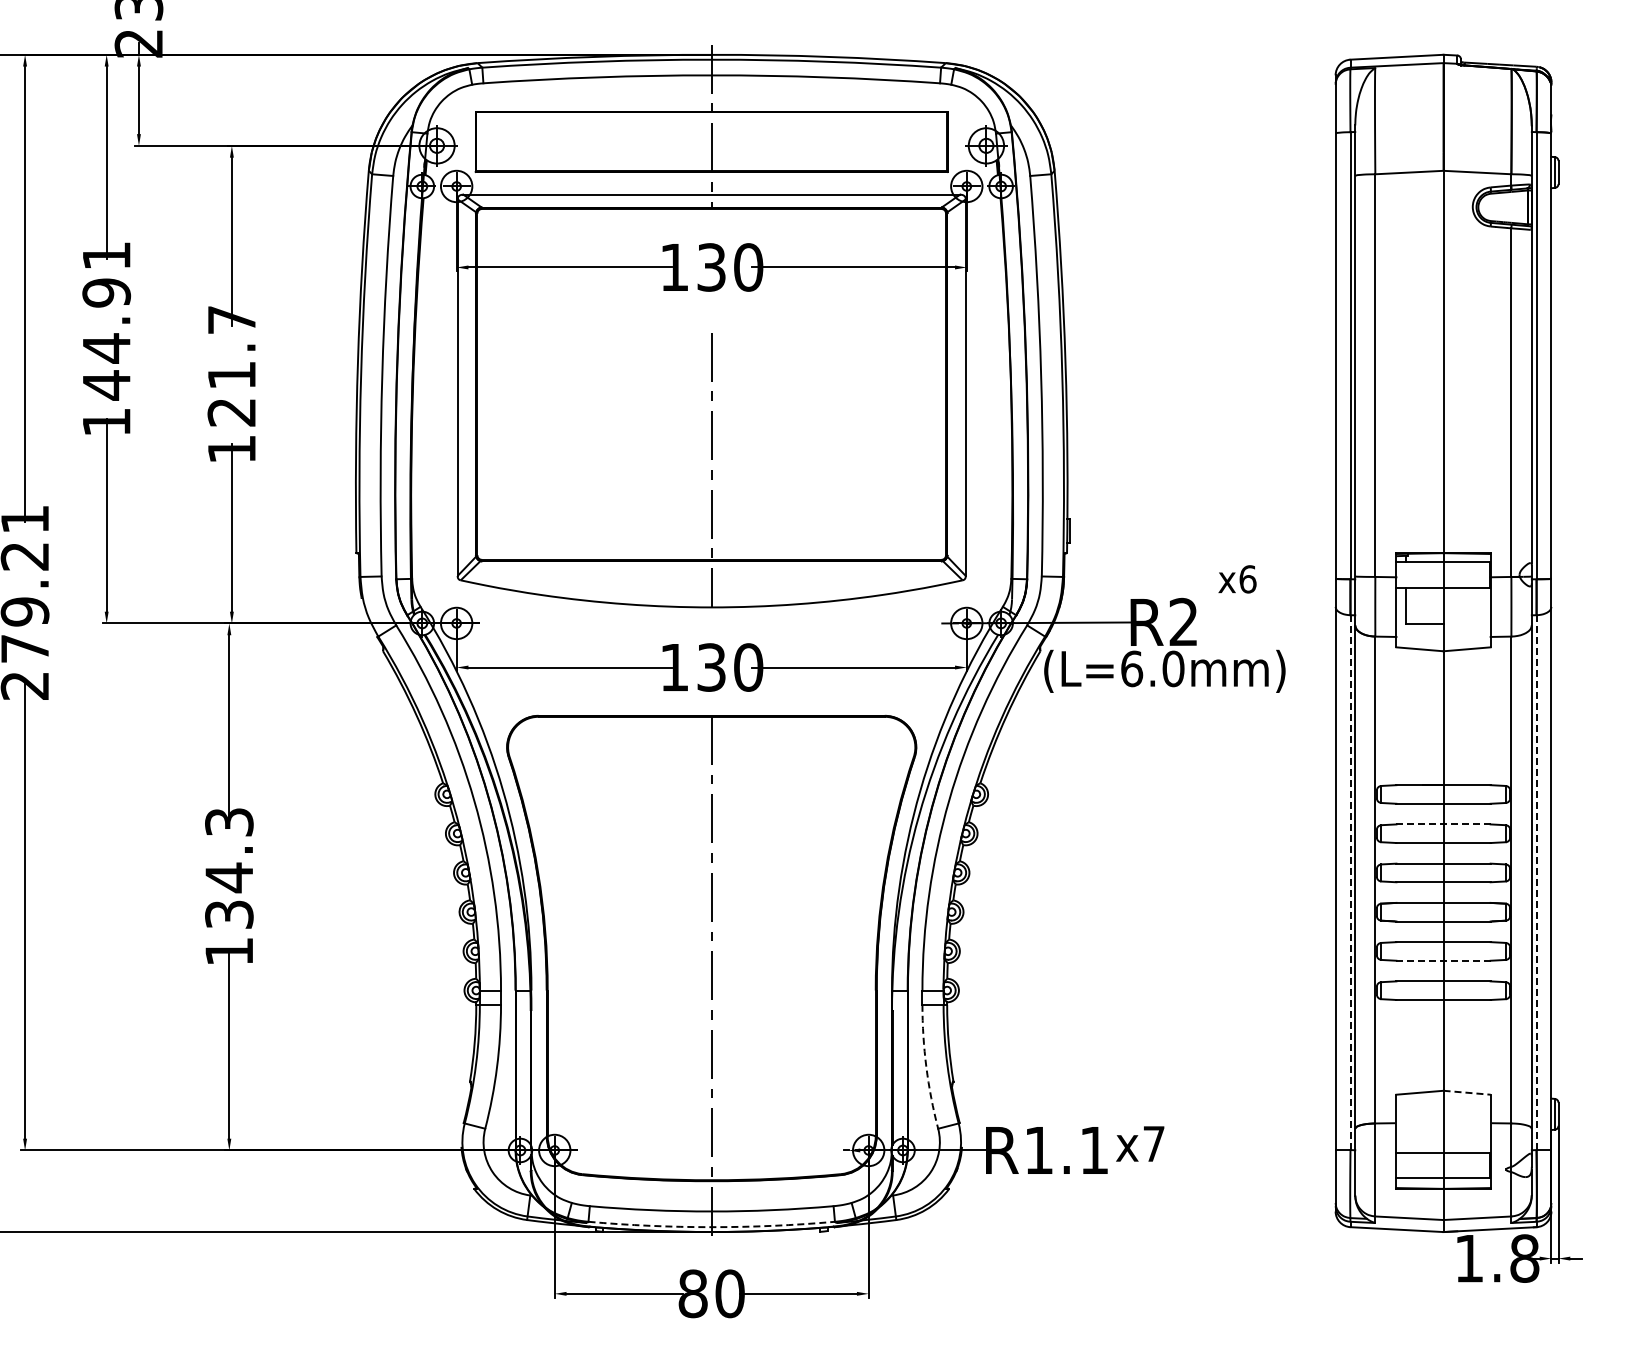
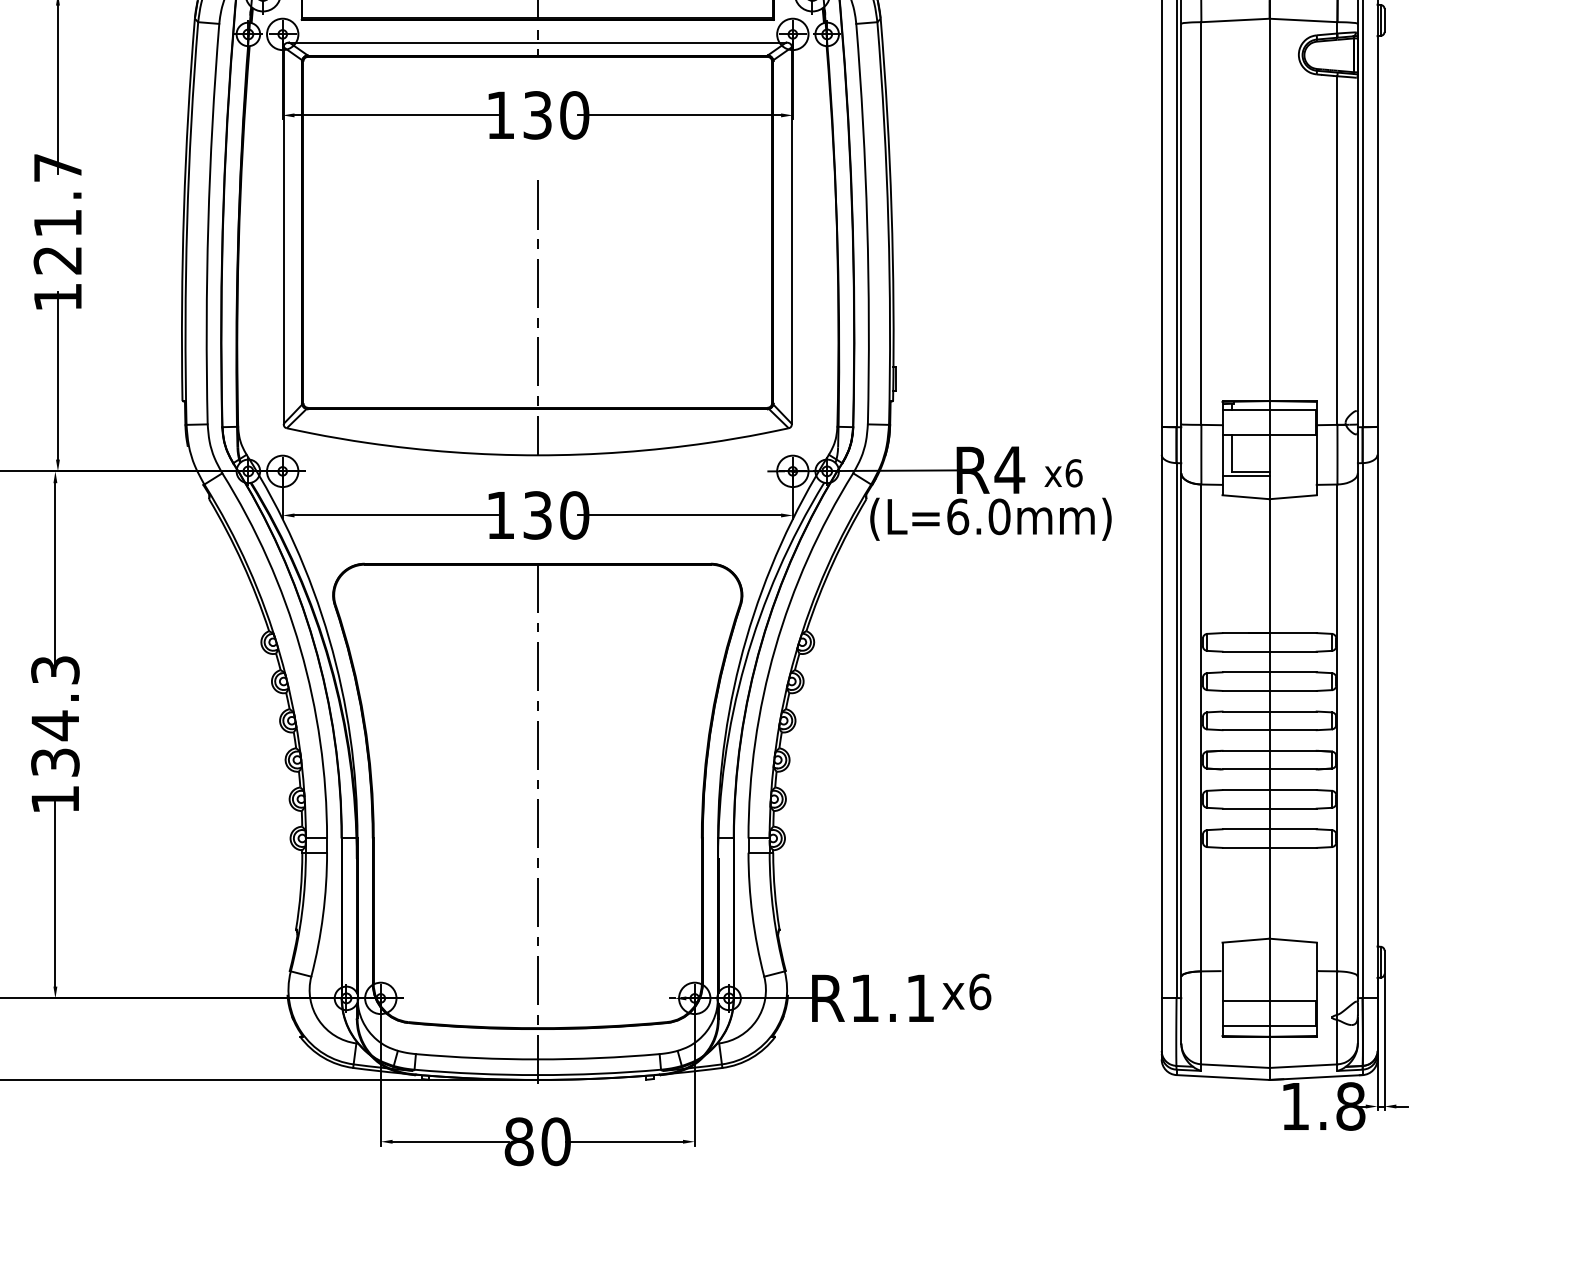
text: (1237, 579) -> (1063, 473), moved
text: (1183, 621) -> (1009, 469), R2 -> R4
line: (1419, 627) -> (1245, 475), added
line: (1444, 824) -> (1270, 672), dashed -> solid
line: (1350, 883) -> (1176, 731), dashed -> solid
line: (1536, 883) -> (1362, 731), dashed -> solid
line: (1444, 960) -> (1270, 808), dashed -> solid
arc: (926, 1067) -> (752, 915), dashed -> solid
line: (1467, 1092) -> (1293, 940), dashed -> solid
text: (1154, 1143) -> (980, 991), x7 -> x6
arc: (711, 1227) -> (537, 1075), dashed -> solid

